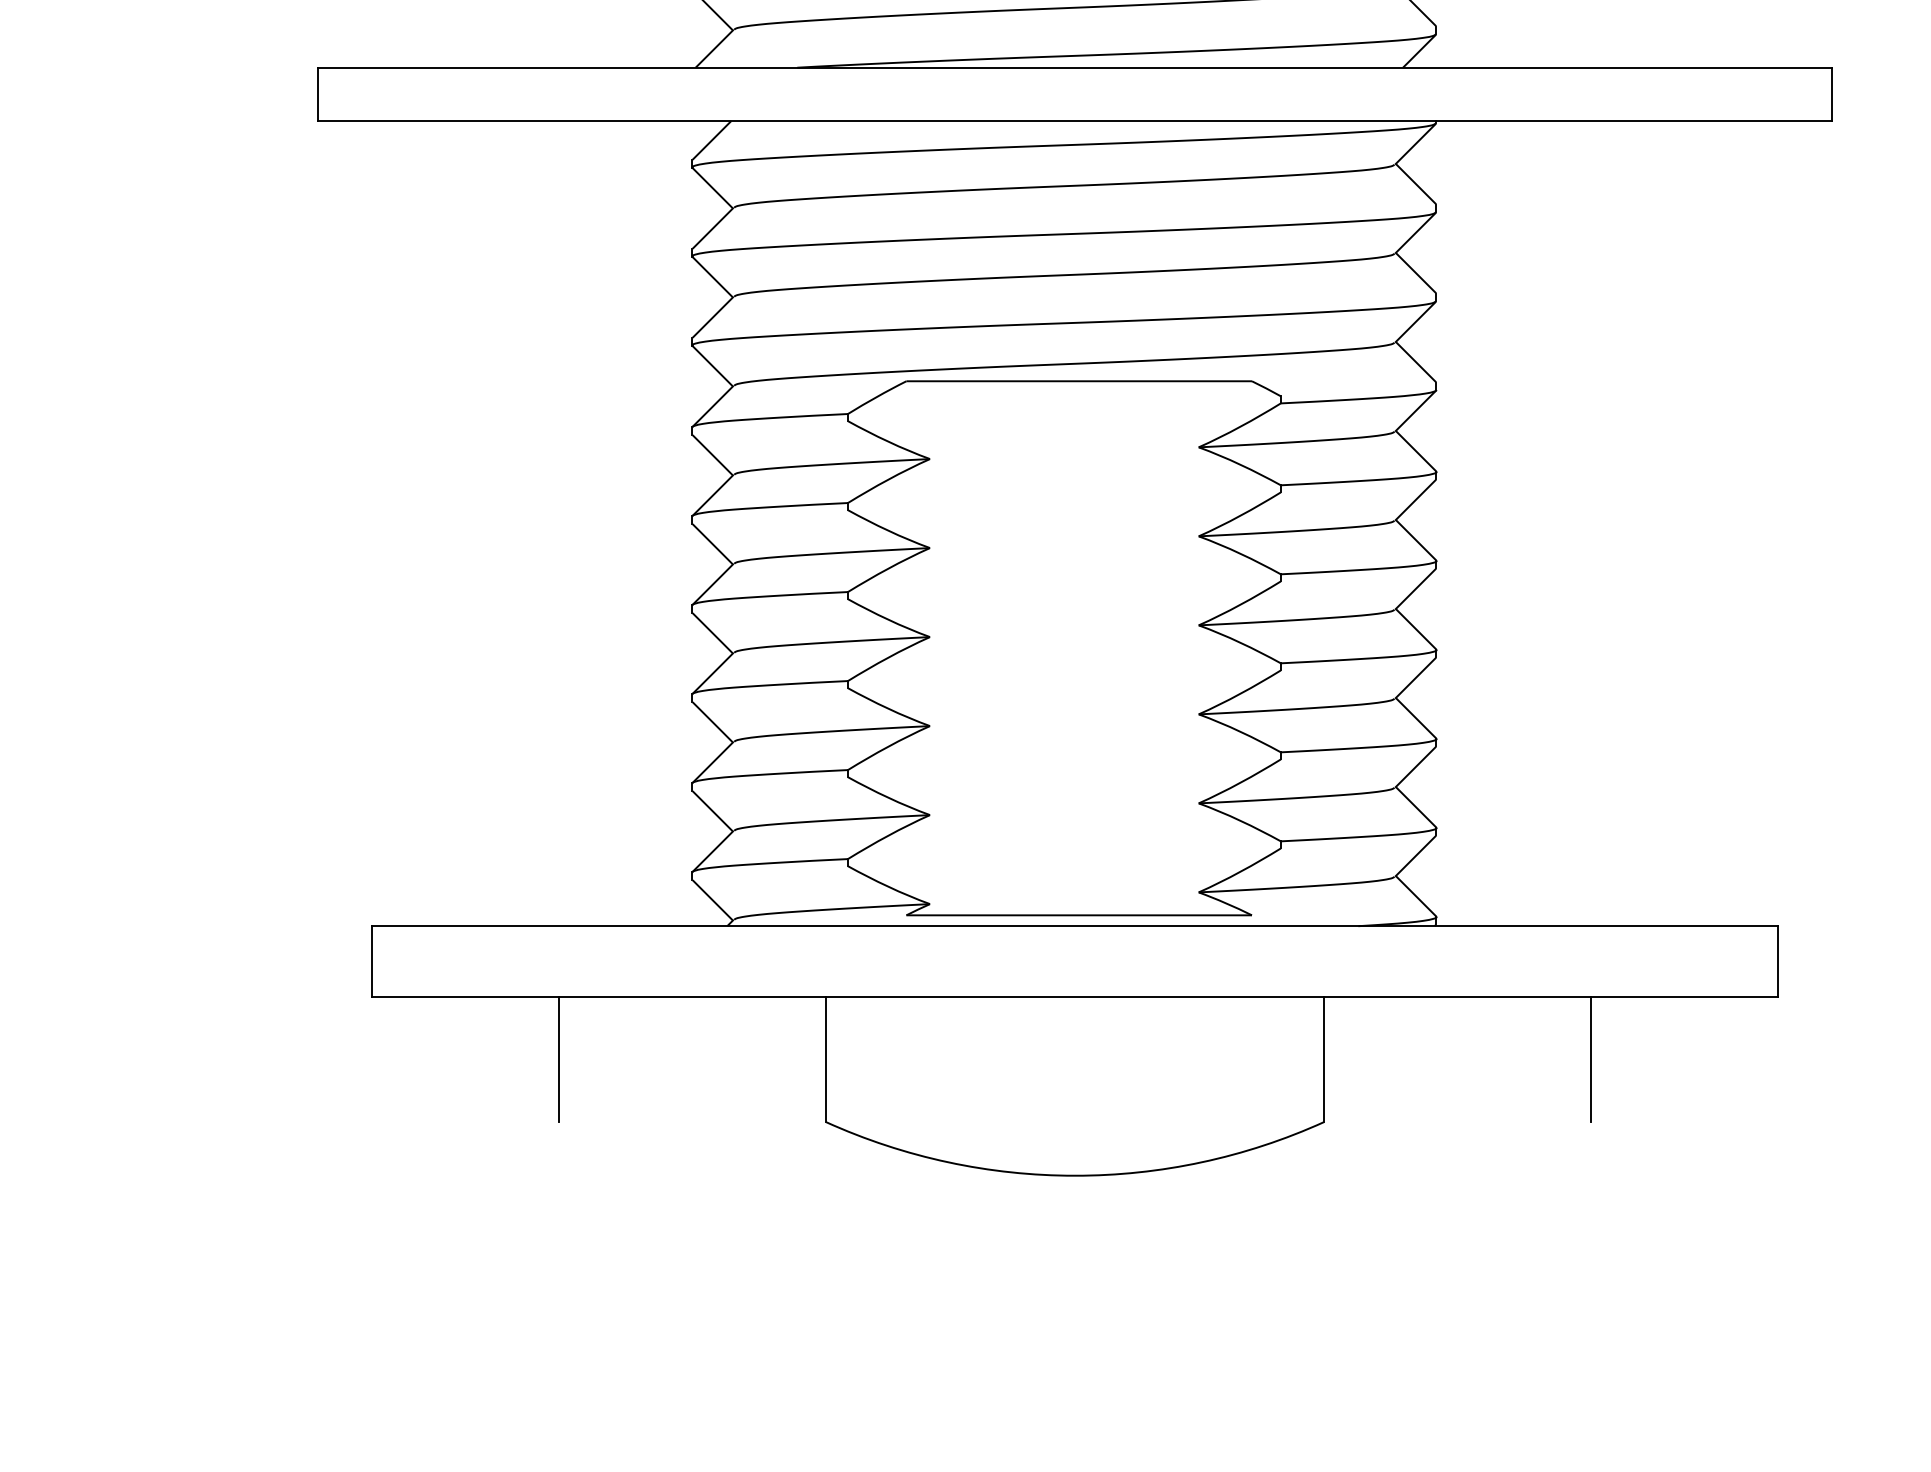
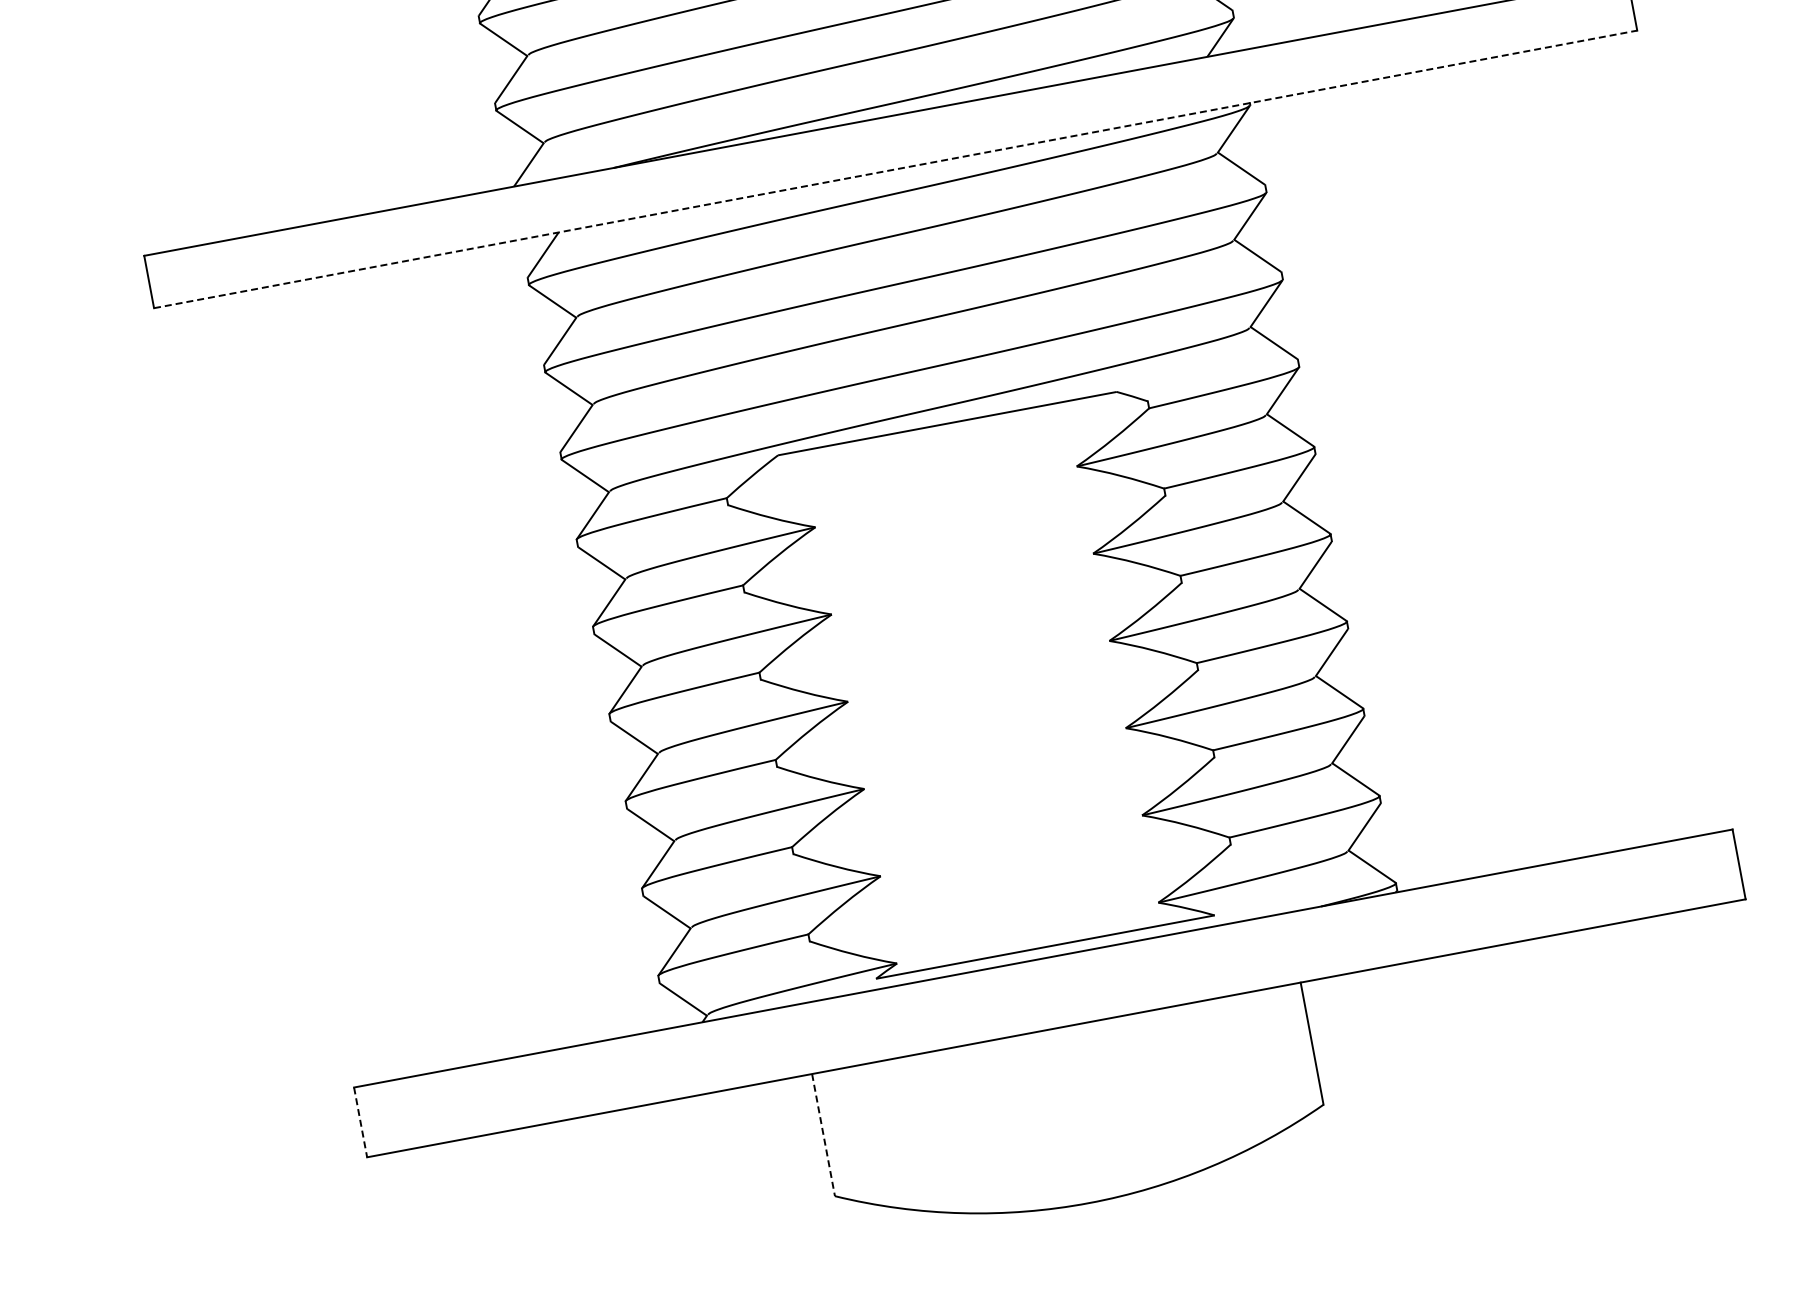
line: (1075, 121) -> (896, 169), solid -> dashed
line: (371, 961) -> (360, 1122), solid -> dashed
line: (558, 1059) -> (561, 1183), removed
line: (1591, 1059) -> (1574, 994), removed
line: (825, 1060) -> (823, 1135), solid -> dashed

